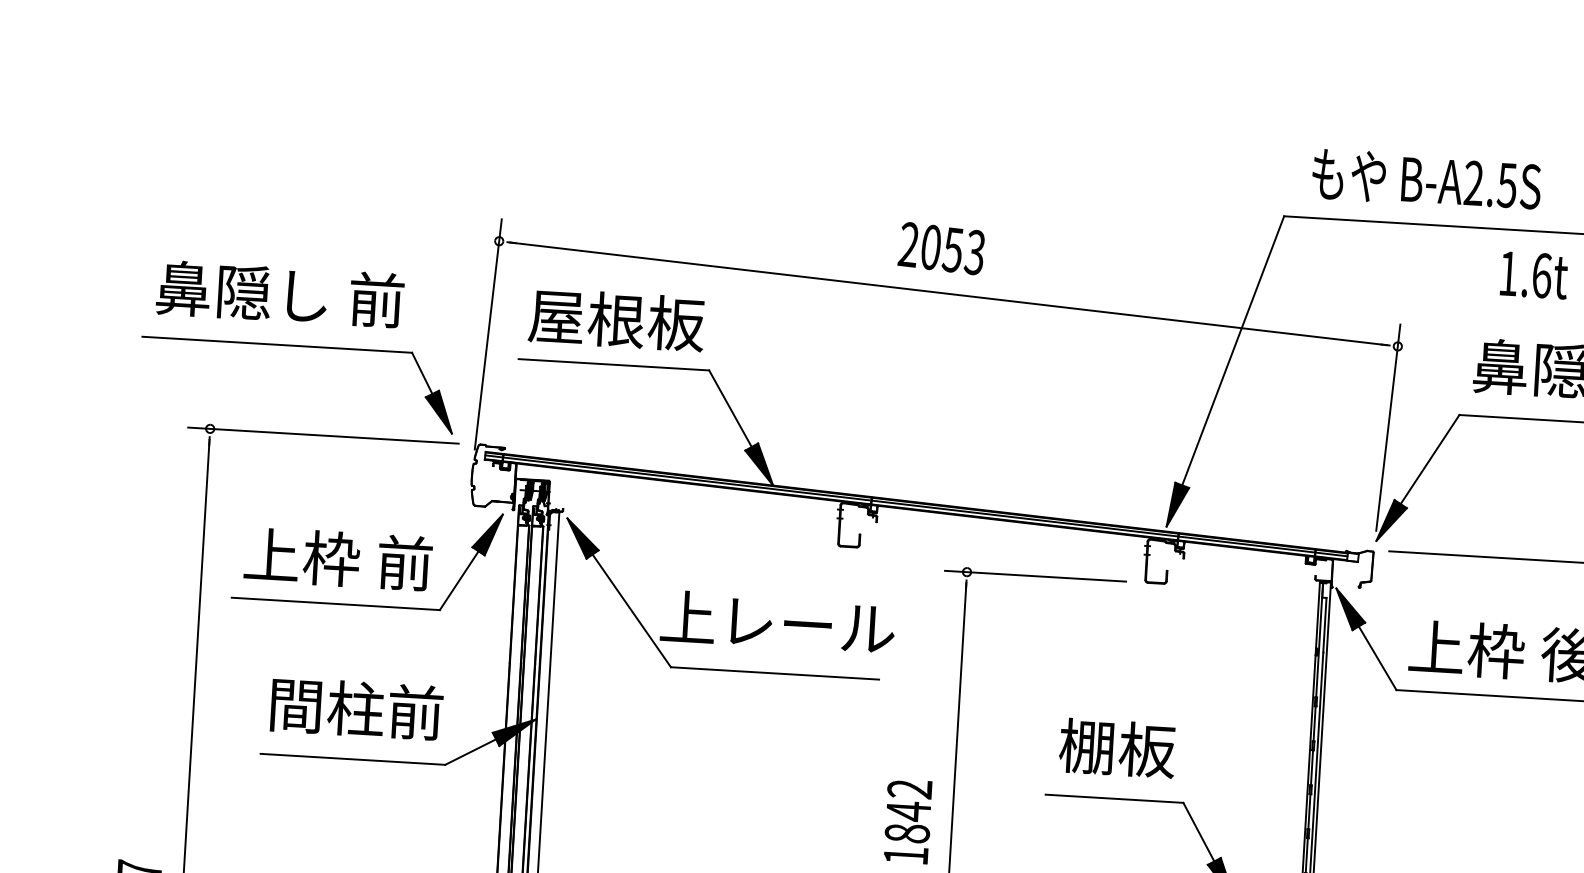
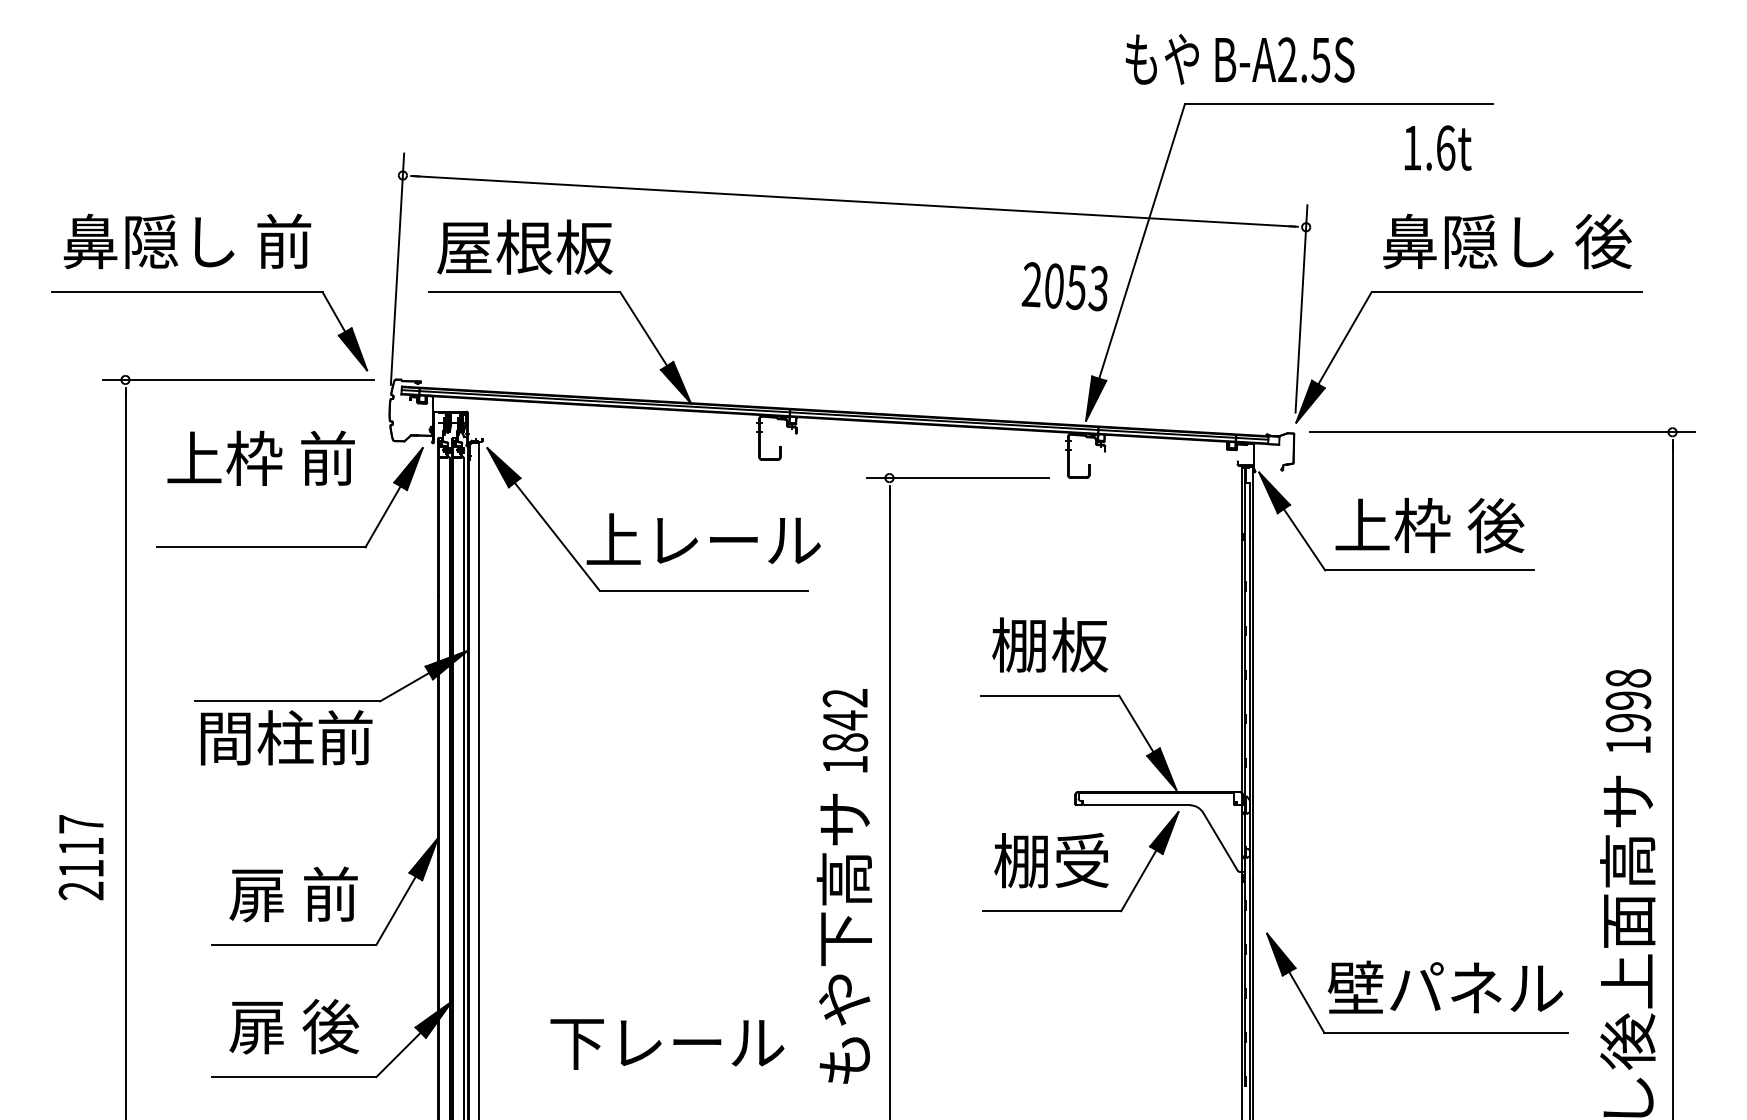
text: (1426, 180) -> (1239, 59), moved
text: (941, 248) -> (1064, 286), moved
text: (337, 558) -> (260, 457), moved
text: (356, 708) -> (286, 737), moved

